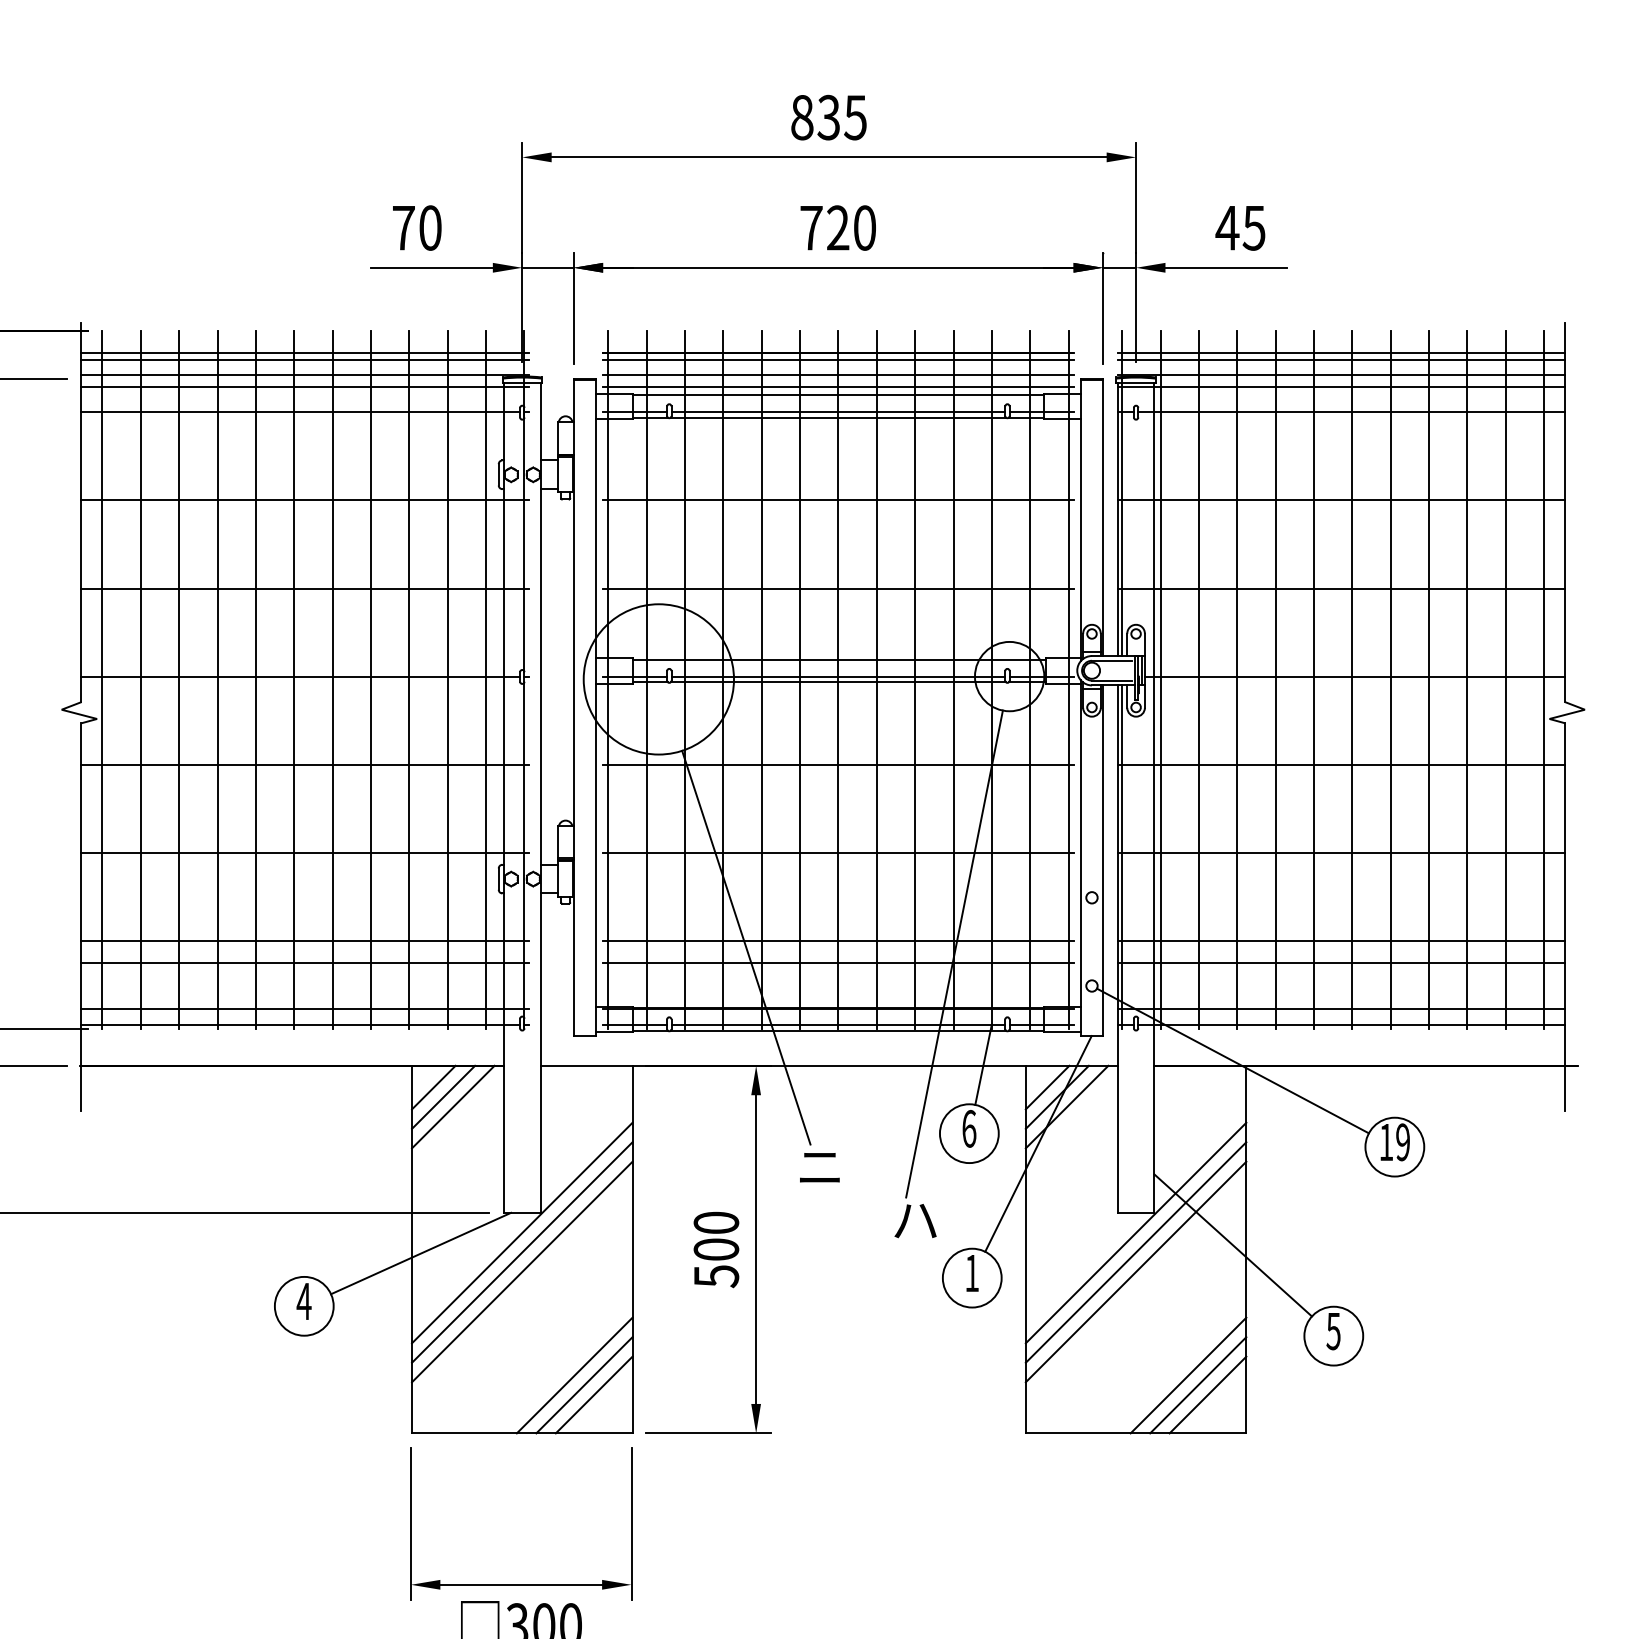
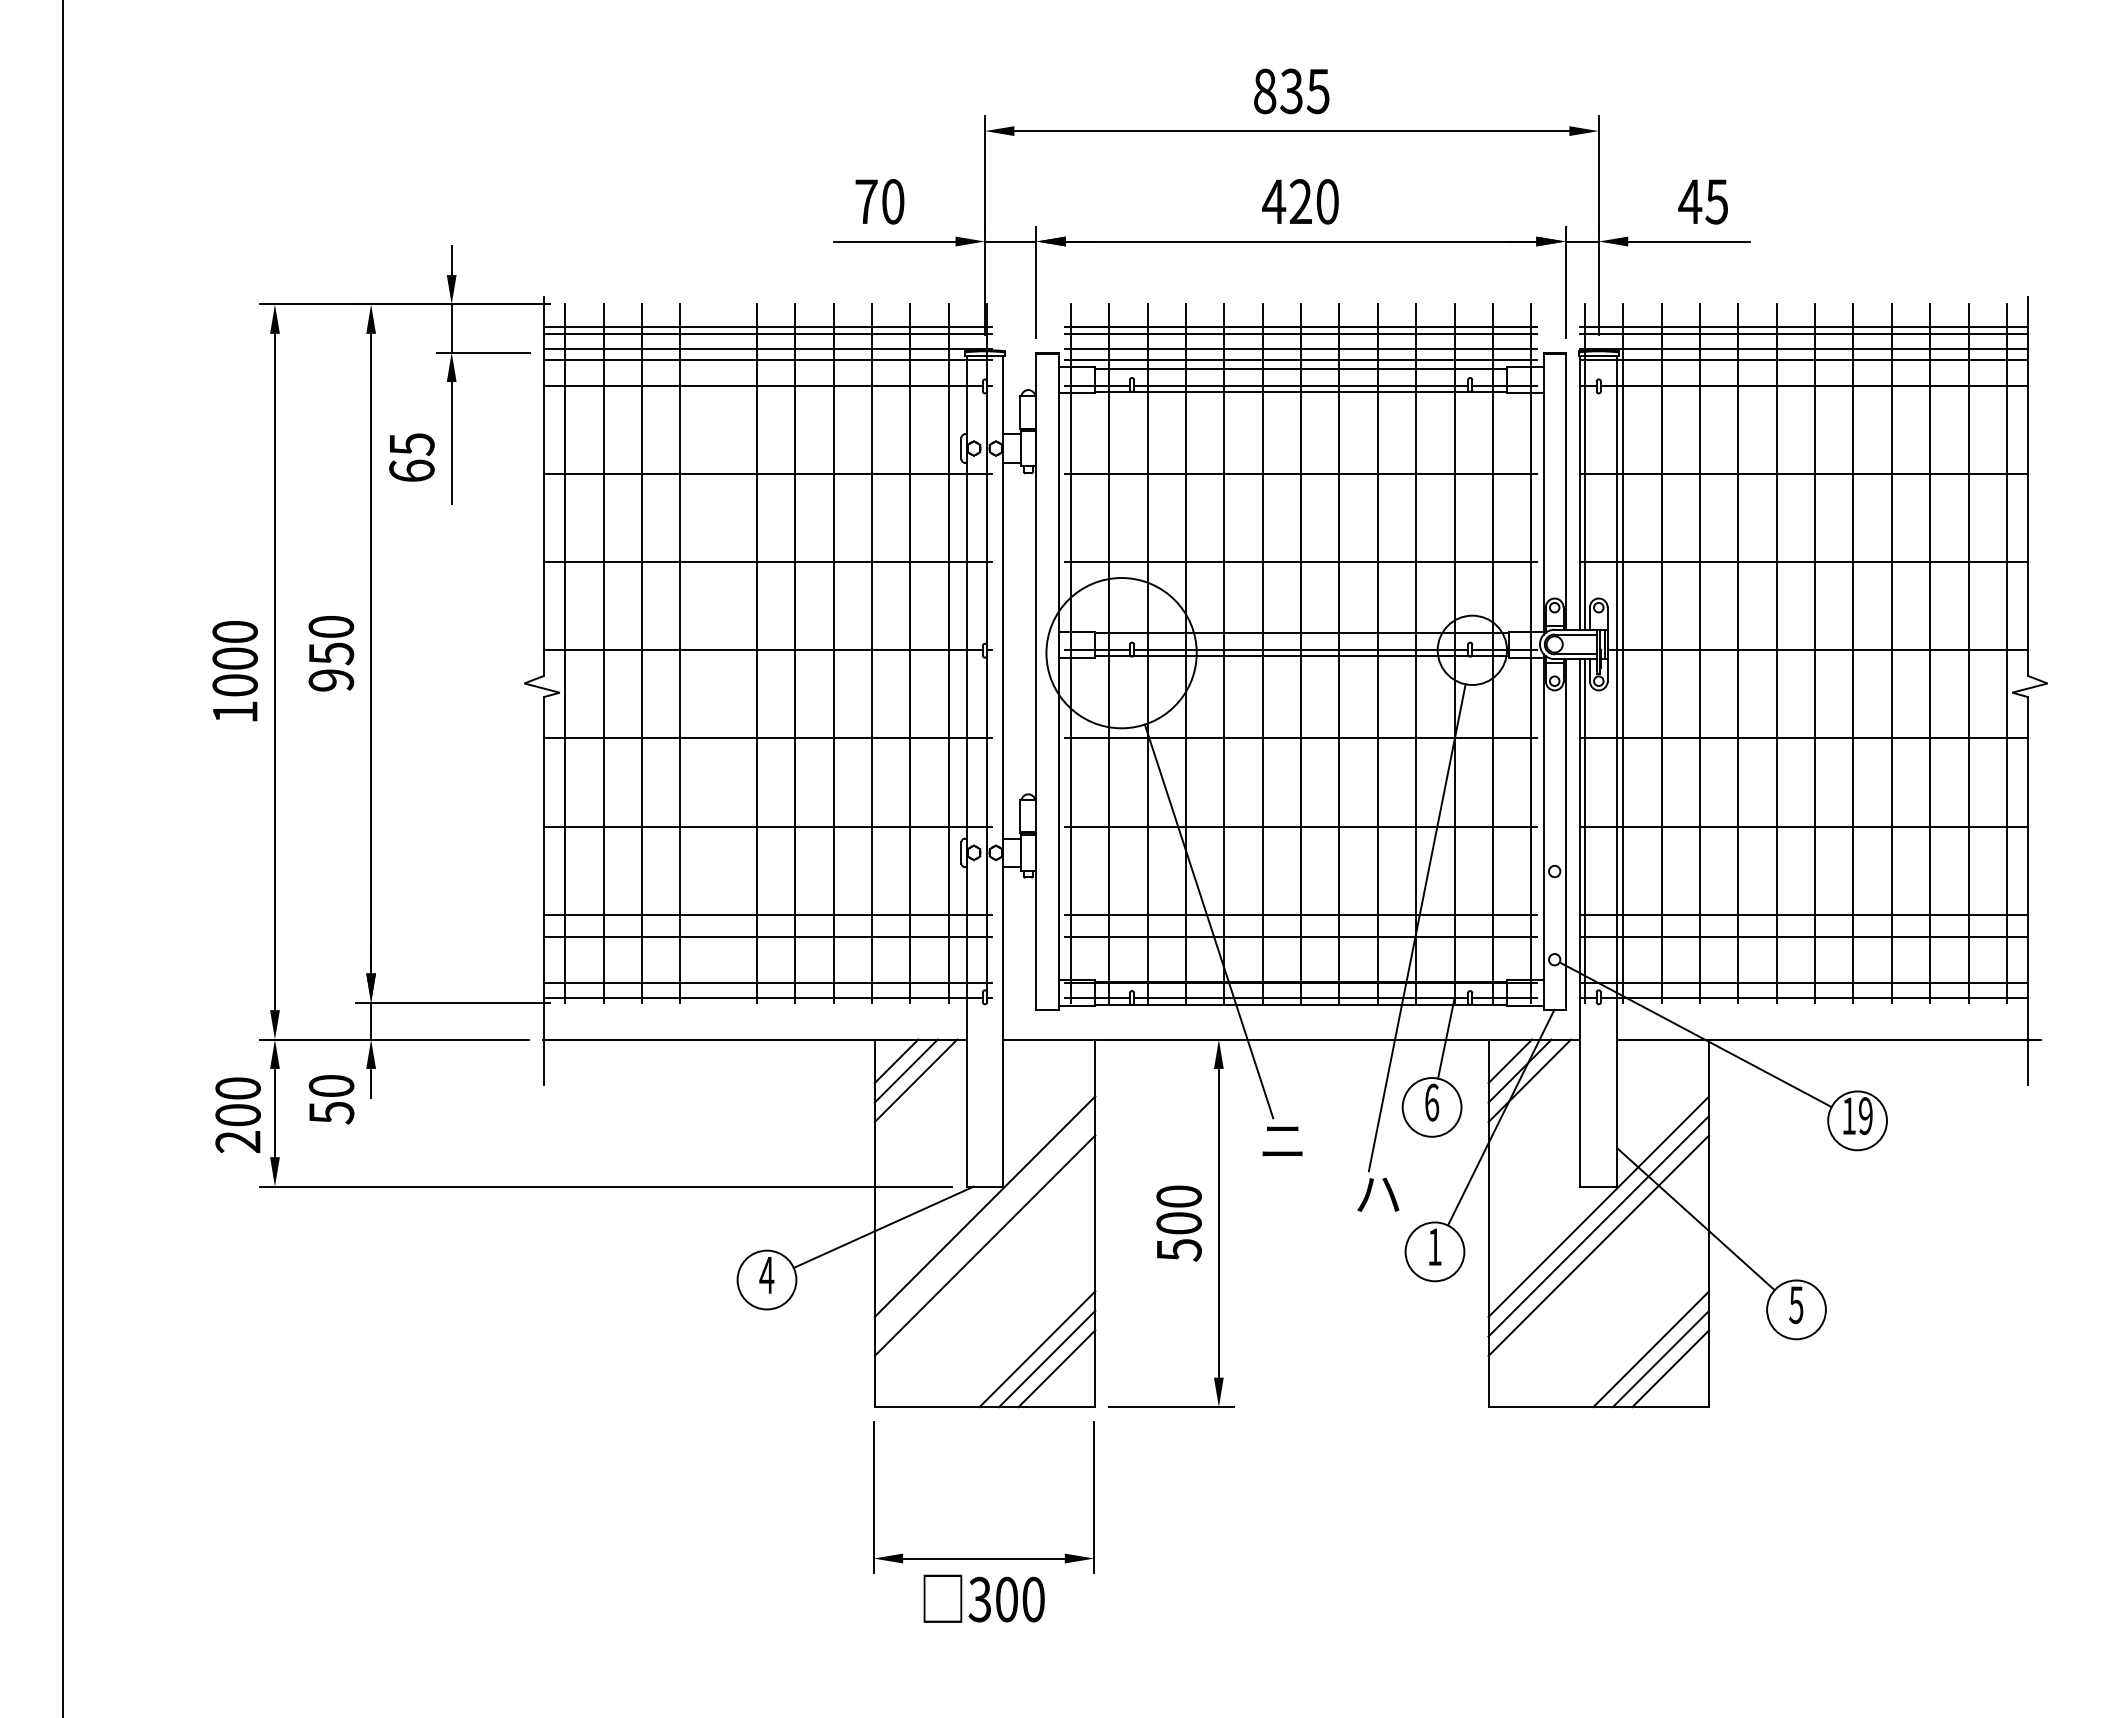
text: (811, 227) -> (1274, 201), 720 -> 420
line: (255, 679) -> (718, 653), removed
line: (521, 1252) -> (984, 1226), removed

